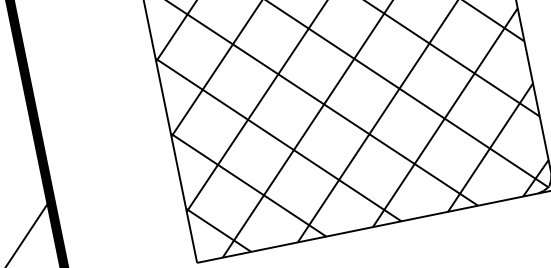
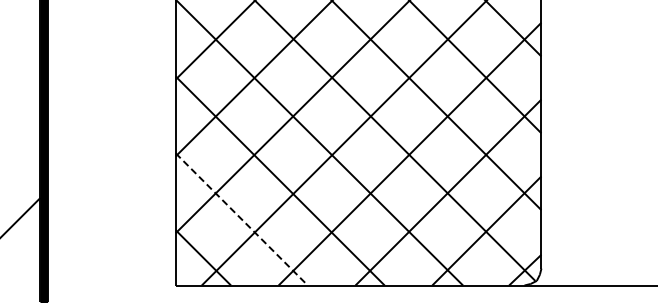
line: (249, 185) -> (242, 219), solid -> dashed

